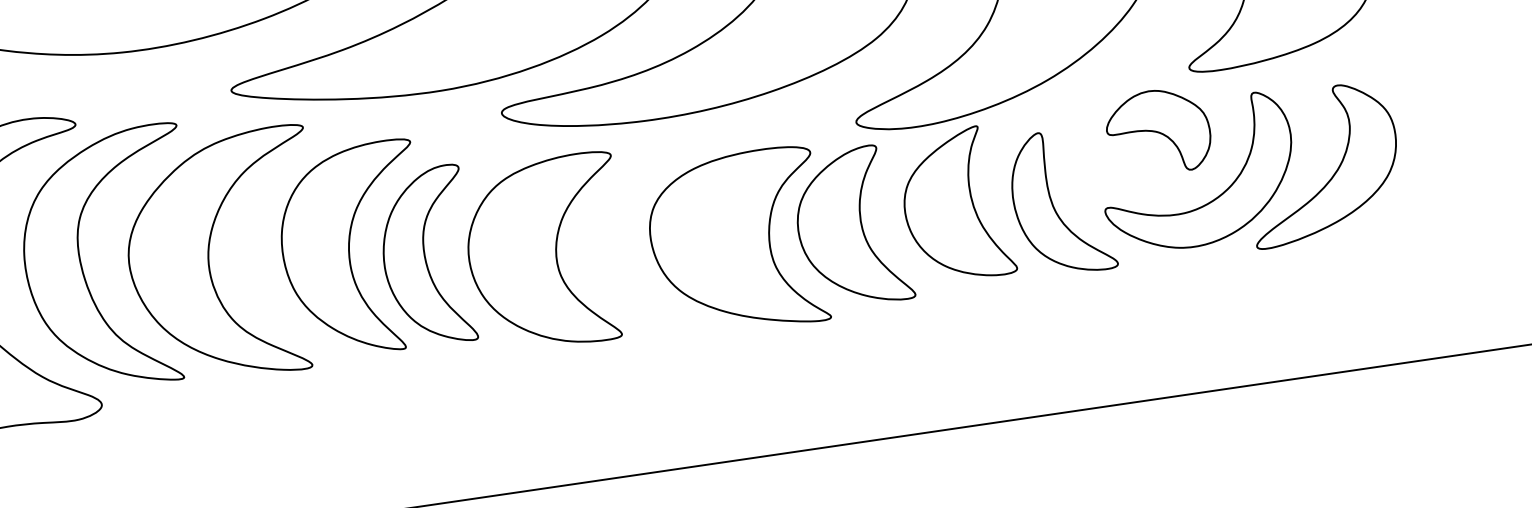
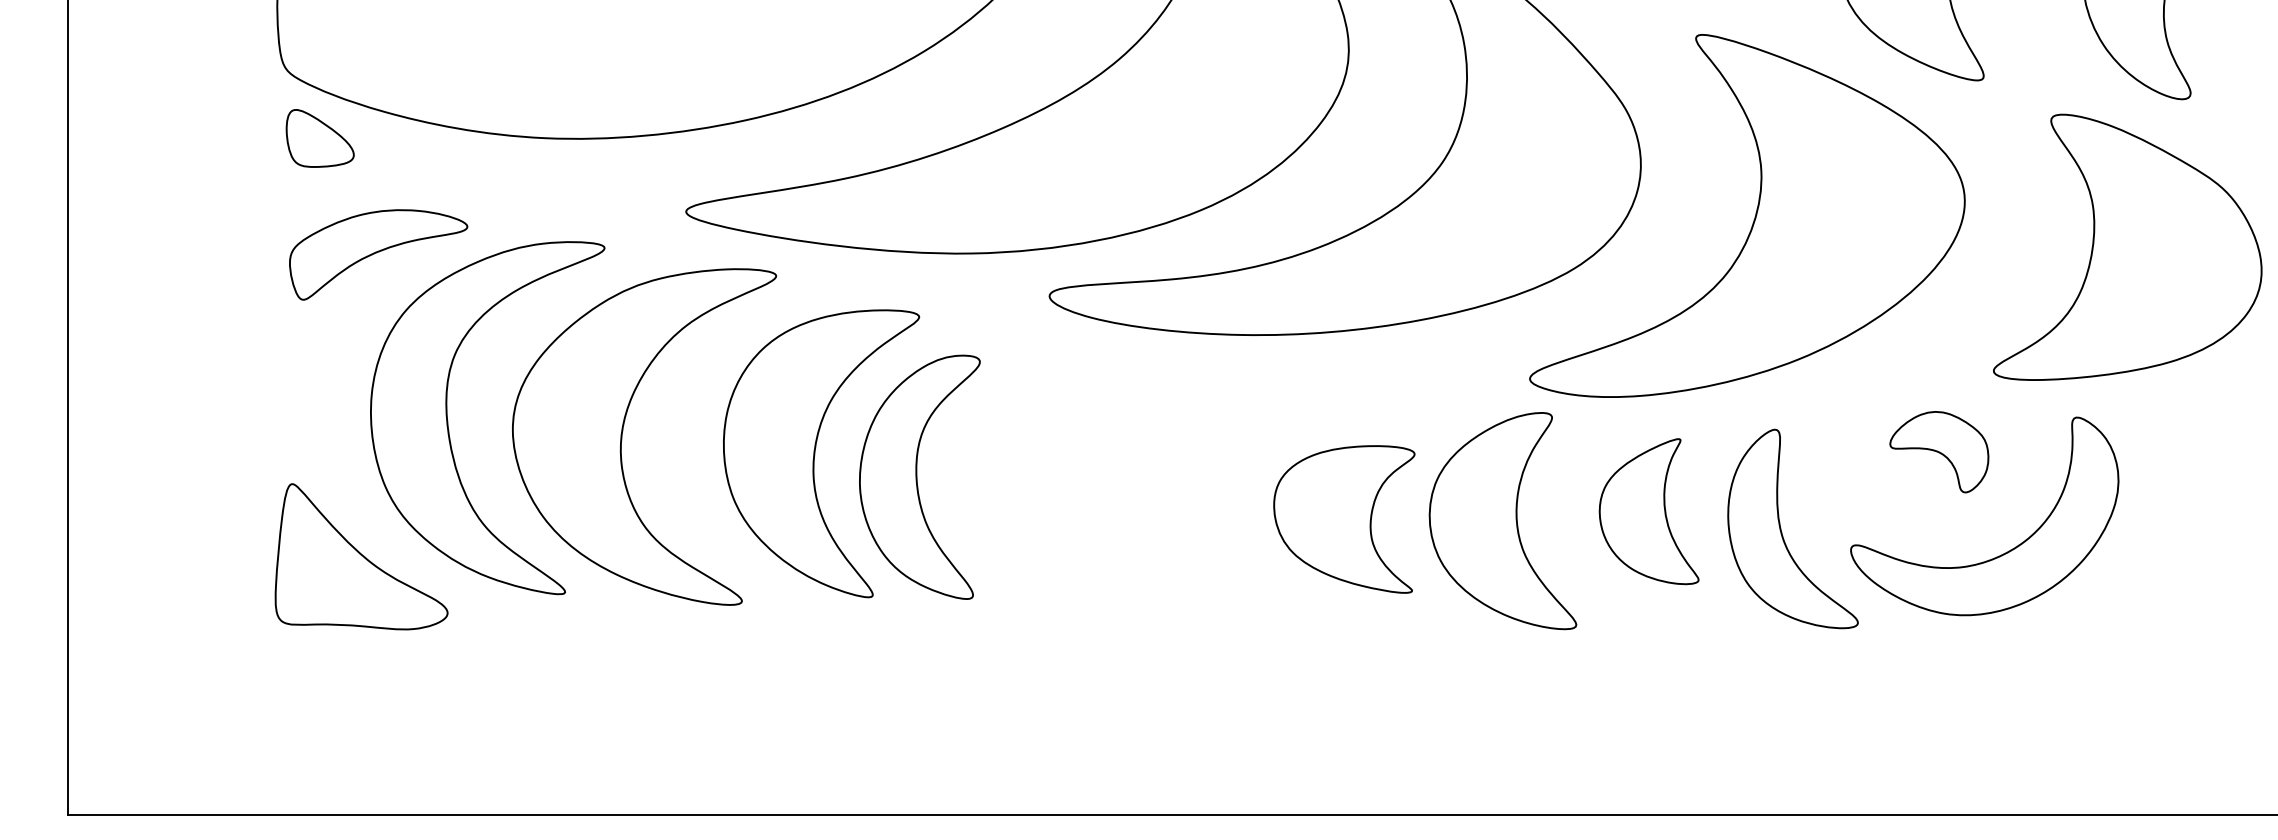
part: (1158, 131) -> (1939, 451), size x0.7
part: (1335, 171) -> (2172, 540), removed
part: (955, 205) -> (1648, 511), size x0.7
part: (737, 243) -> (1344, 519), size x0.6
part: (546, 253) -> (1082, 495), removed

